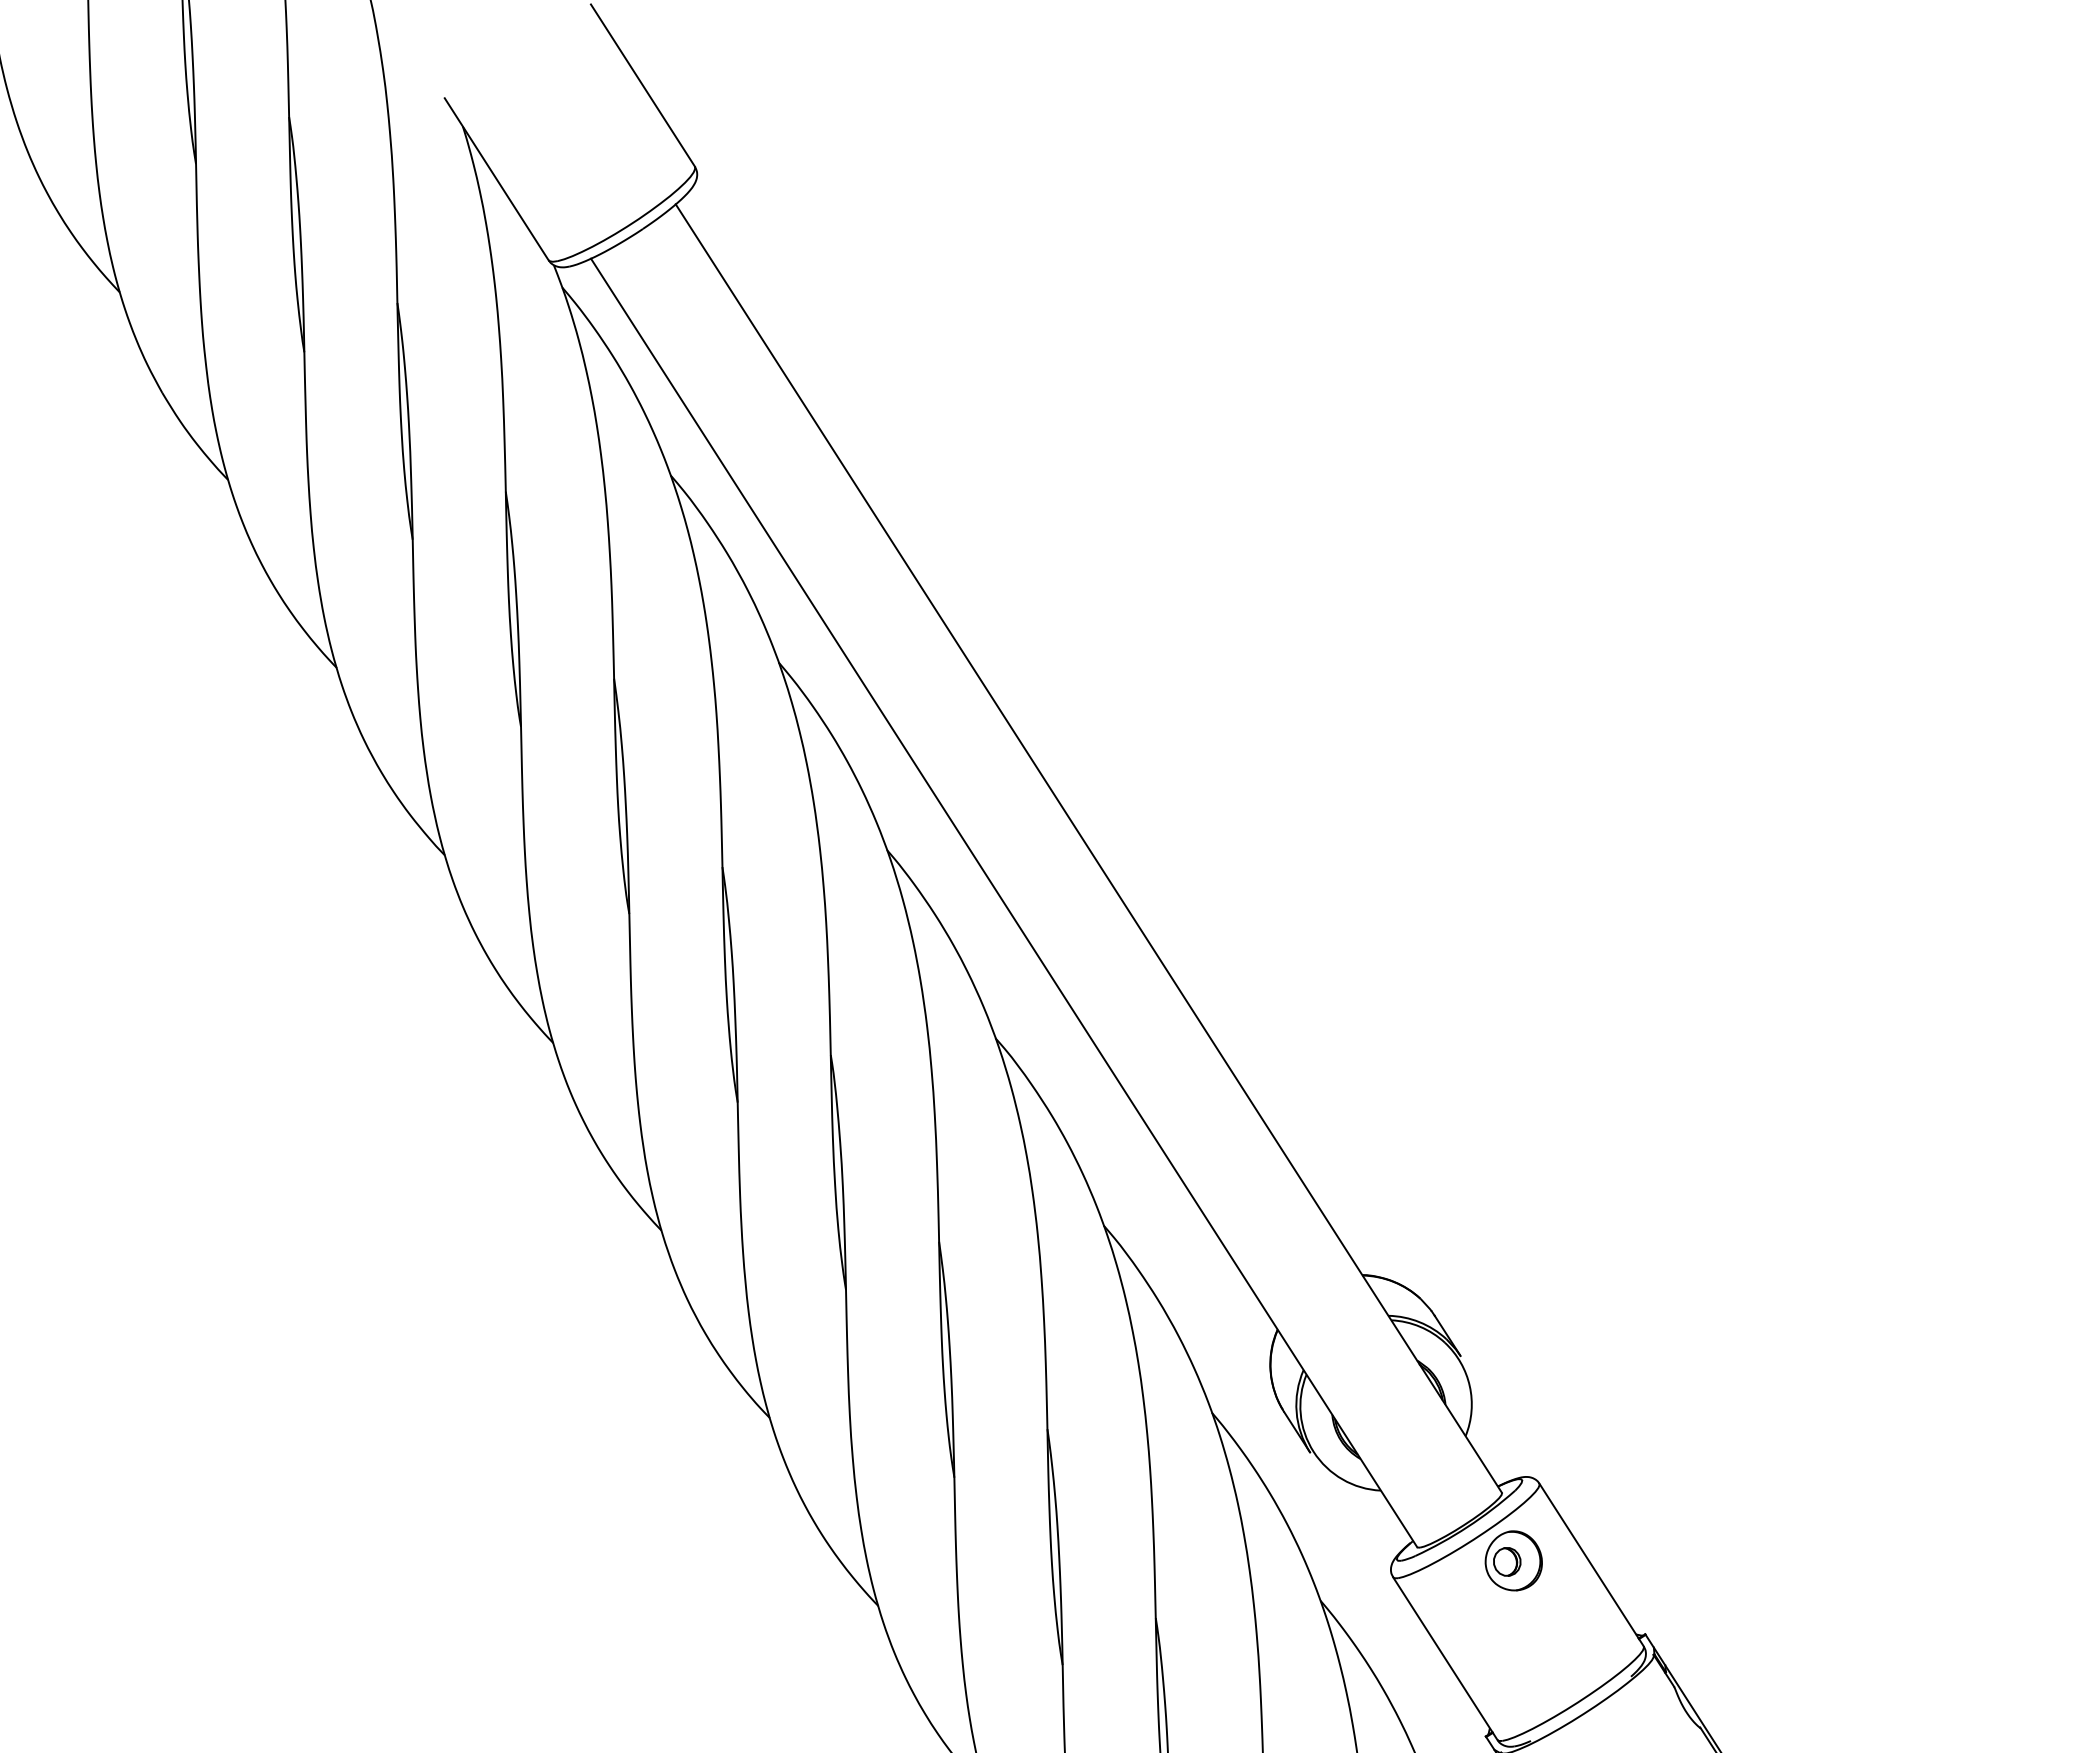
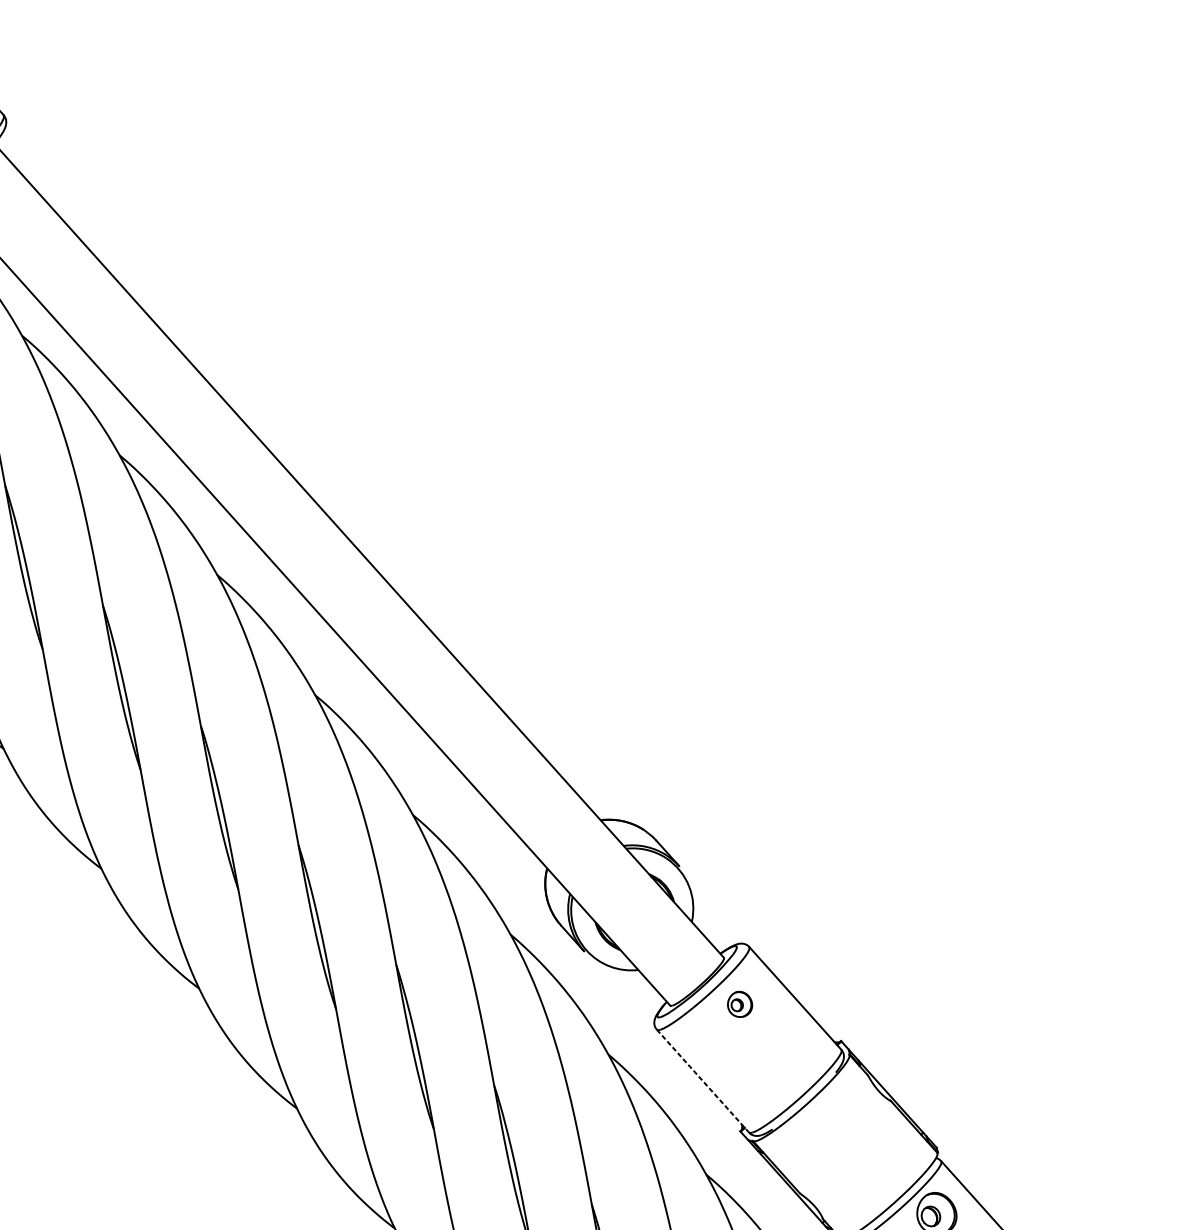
part: (1513, 1560) -> (739, 1004), size x0.6
line: (1445, 1658) -> (703, 1080), solid -> dashed

